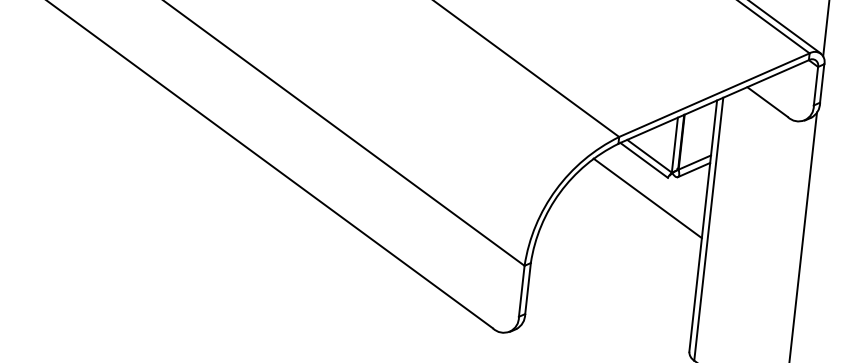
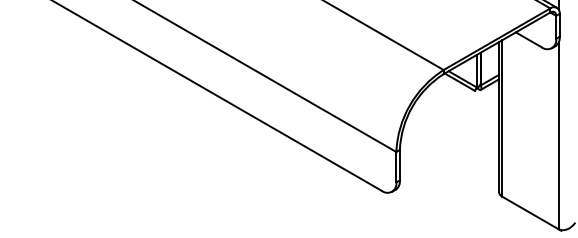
line: (647, 198) -> (464, 104), removed

